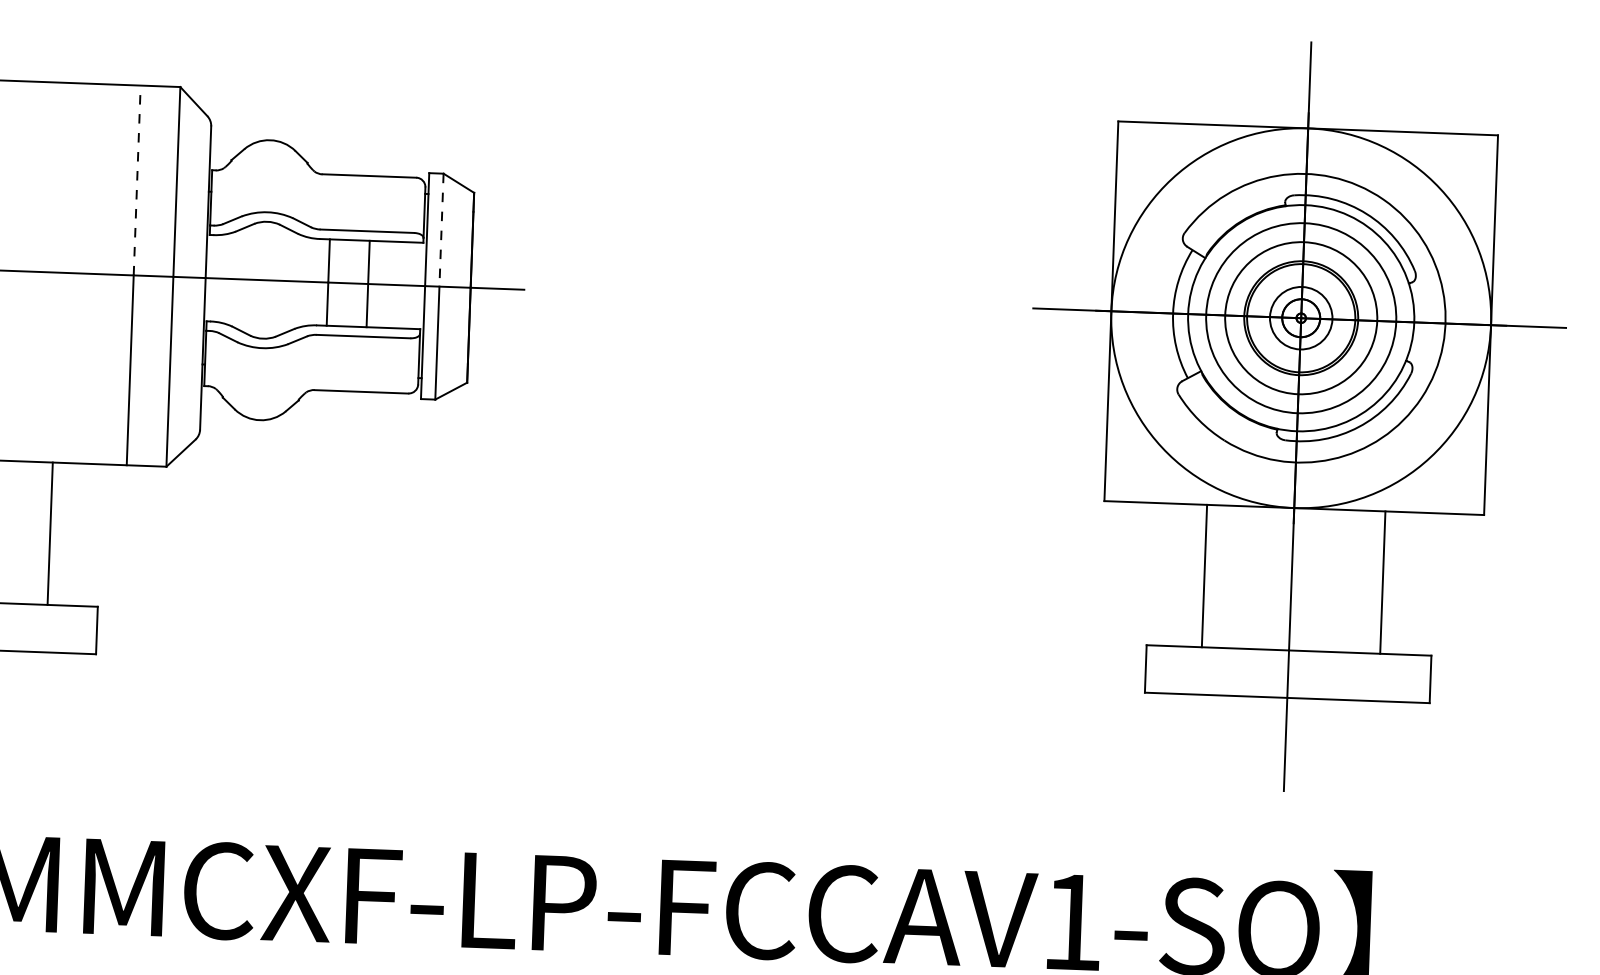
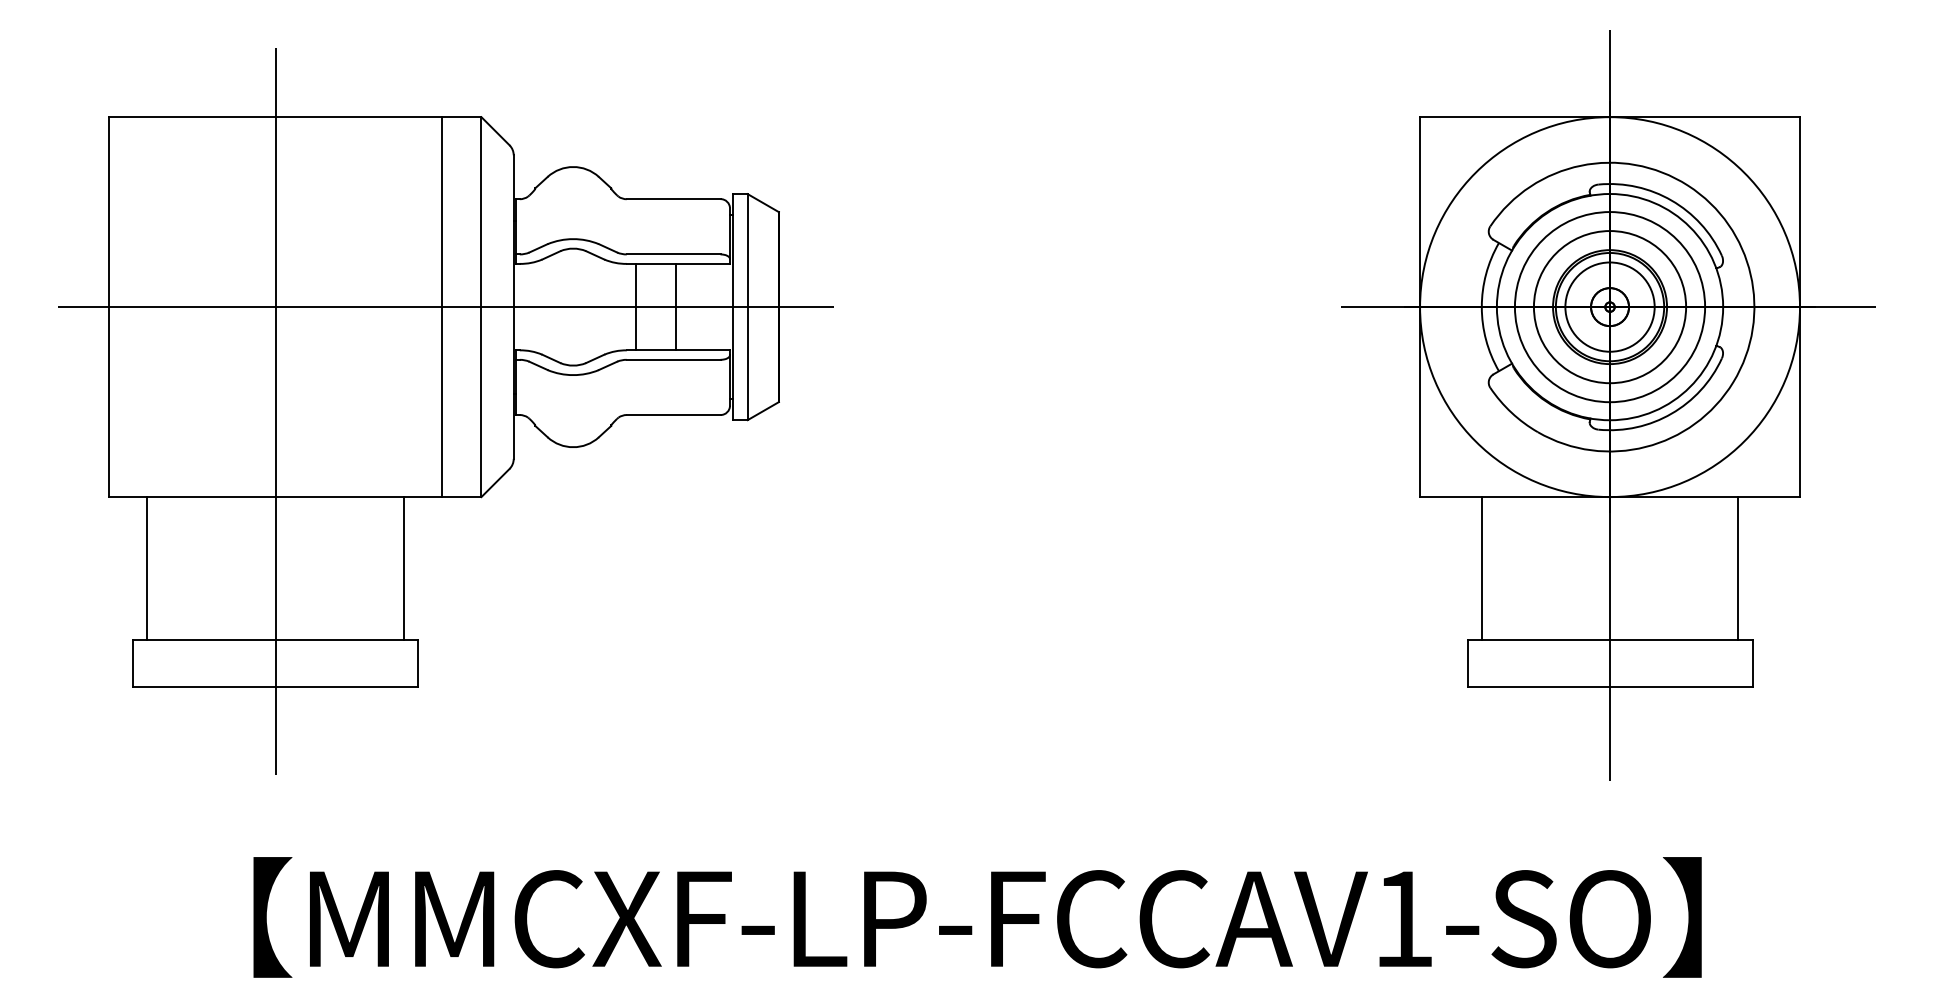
line: (136, 180) -> (441, 212), dashed -> solid
line: (441, 230) -> (747, 250), dashed -> solid
circle: (1300, 317) -> (1609, 306), size x1.43
line: (49, 533) -> (403, 568), moved
line: (1204, 576) -> (1481, 568), moved
line: (1383, 582) -> (1738, 568), moved

